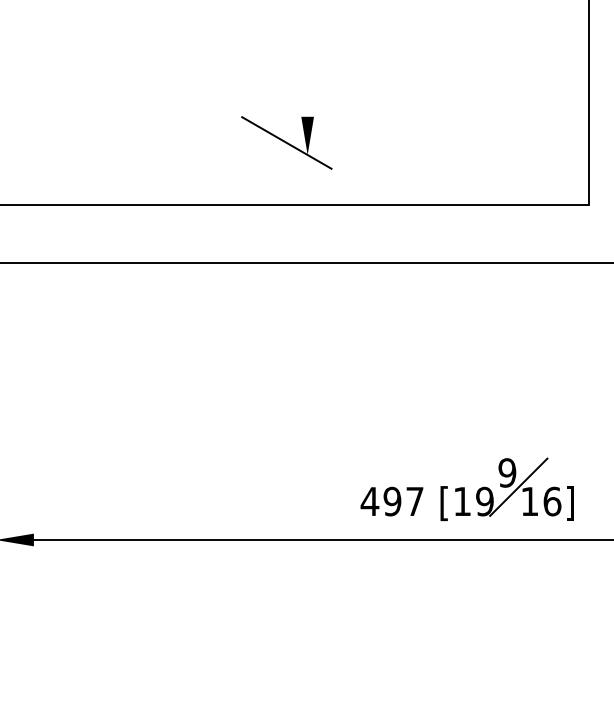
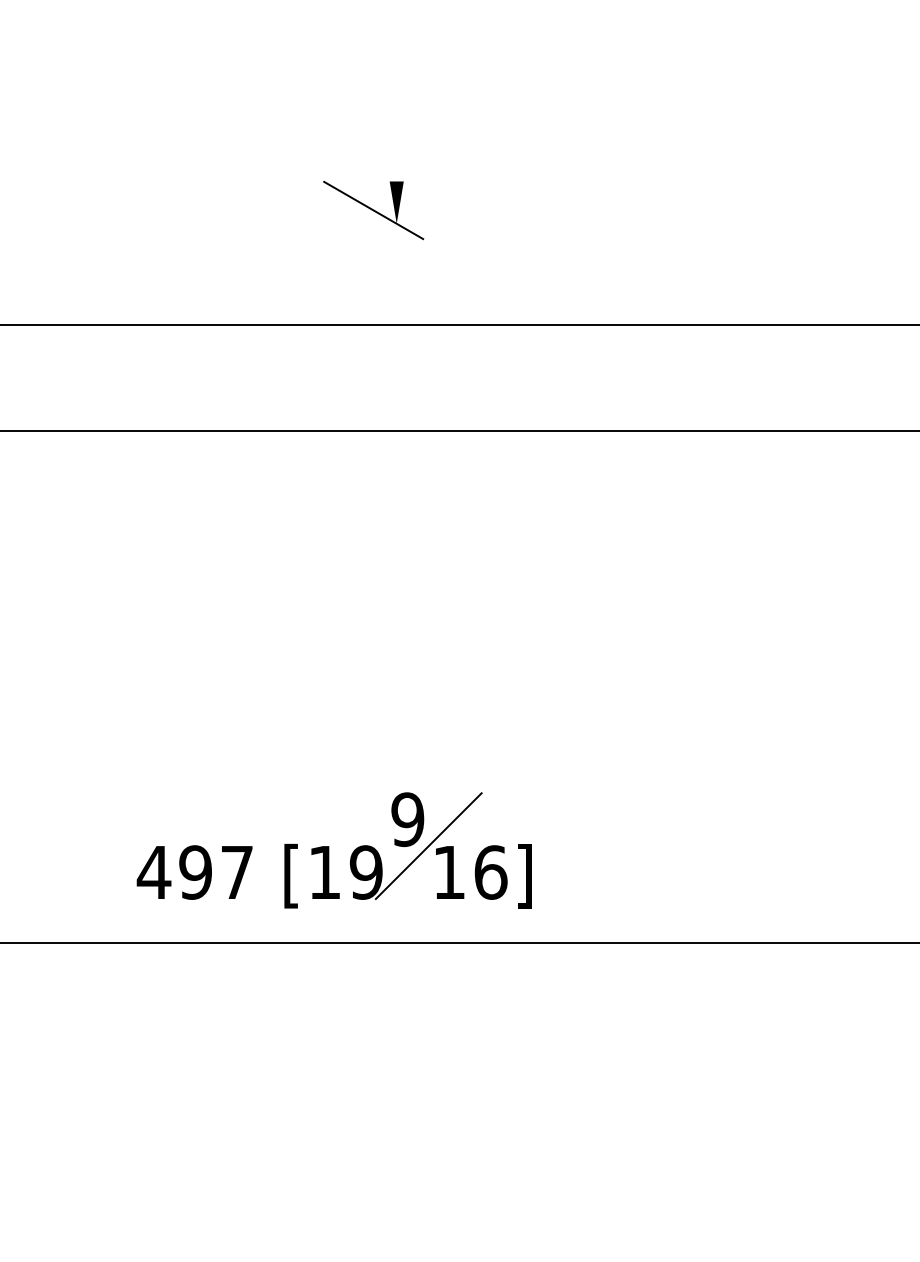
part: (286, 142) -> (372, 209), size x0.6
part: (466, 488) -> (332, 848), moved

